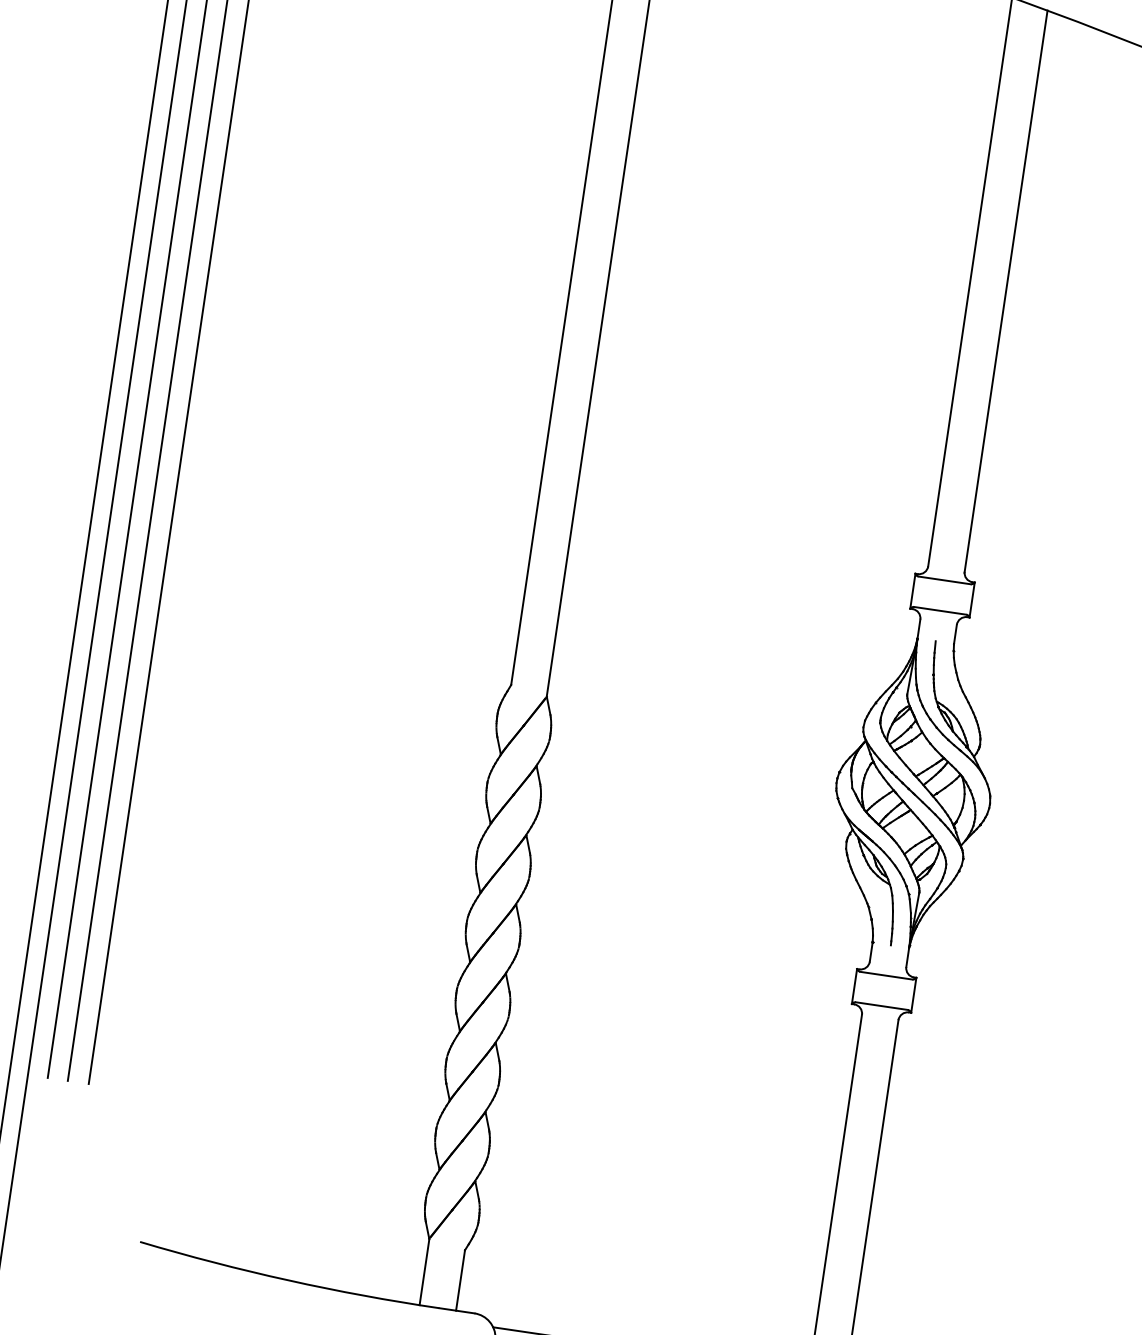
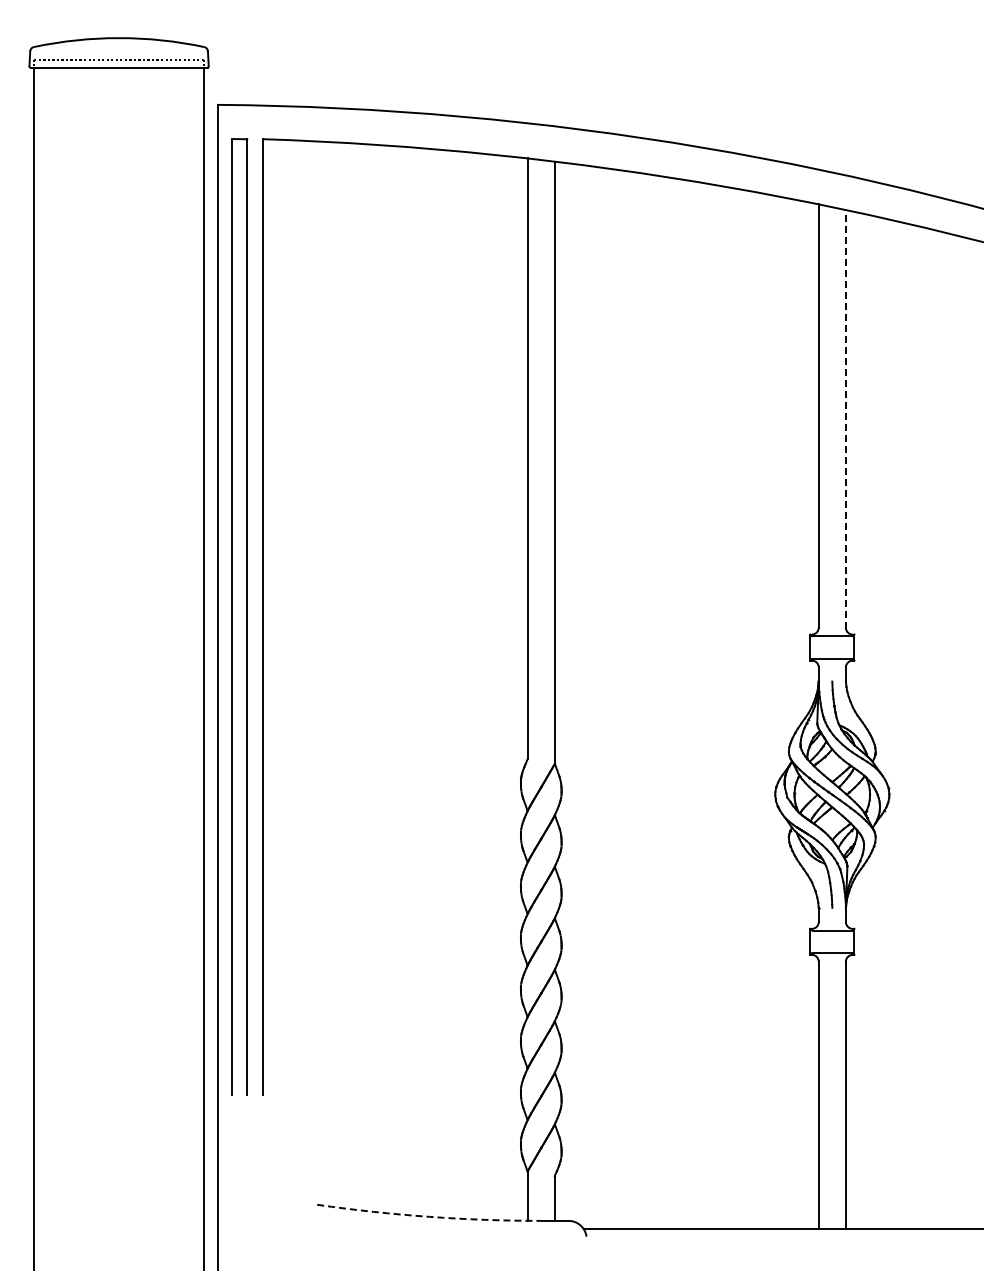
line: (1005, 290) -> (845, 418), solid -> dashed
arc: (288, 1279) -> (429, 1216), solid -> dashed

